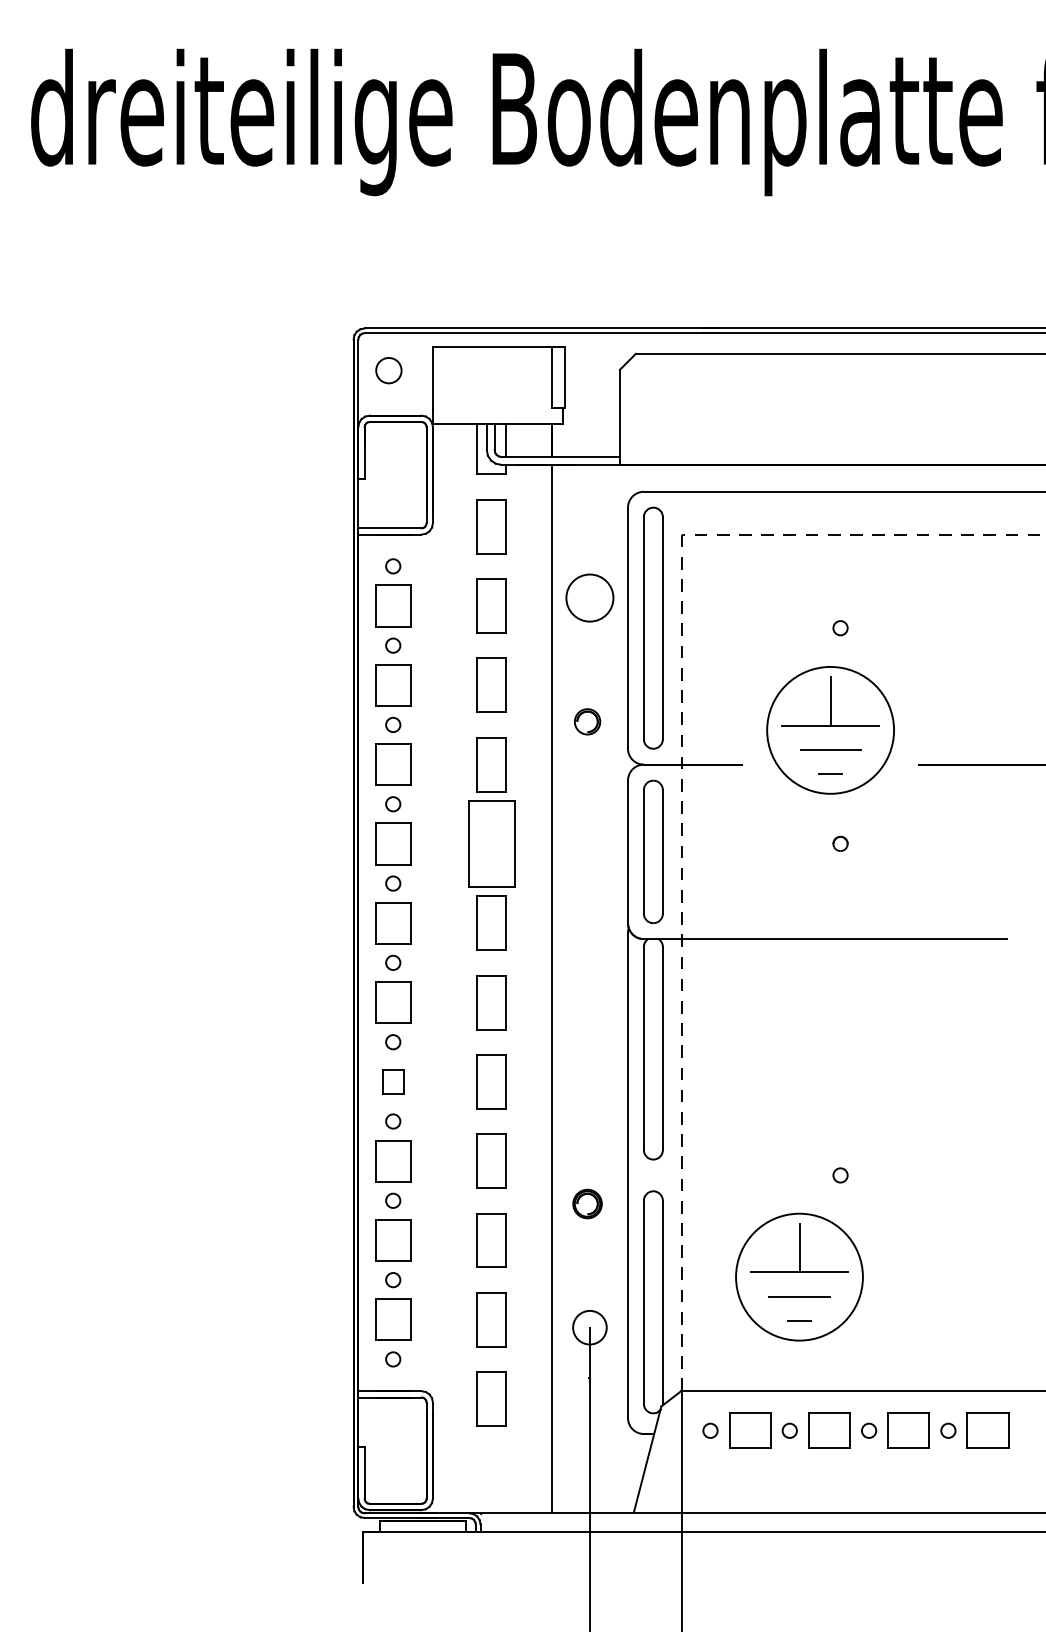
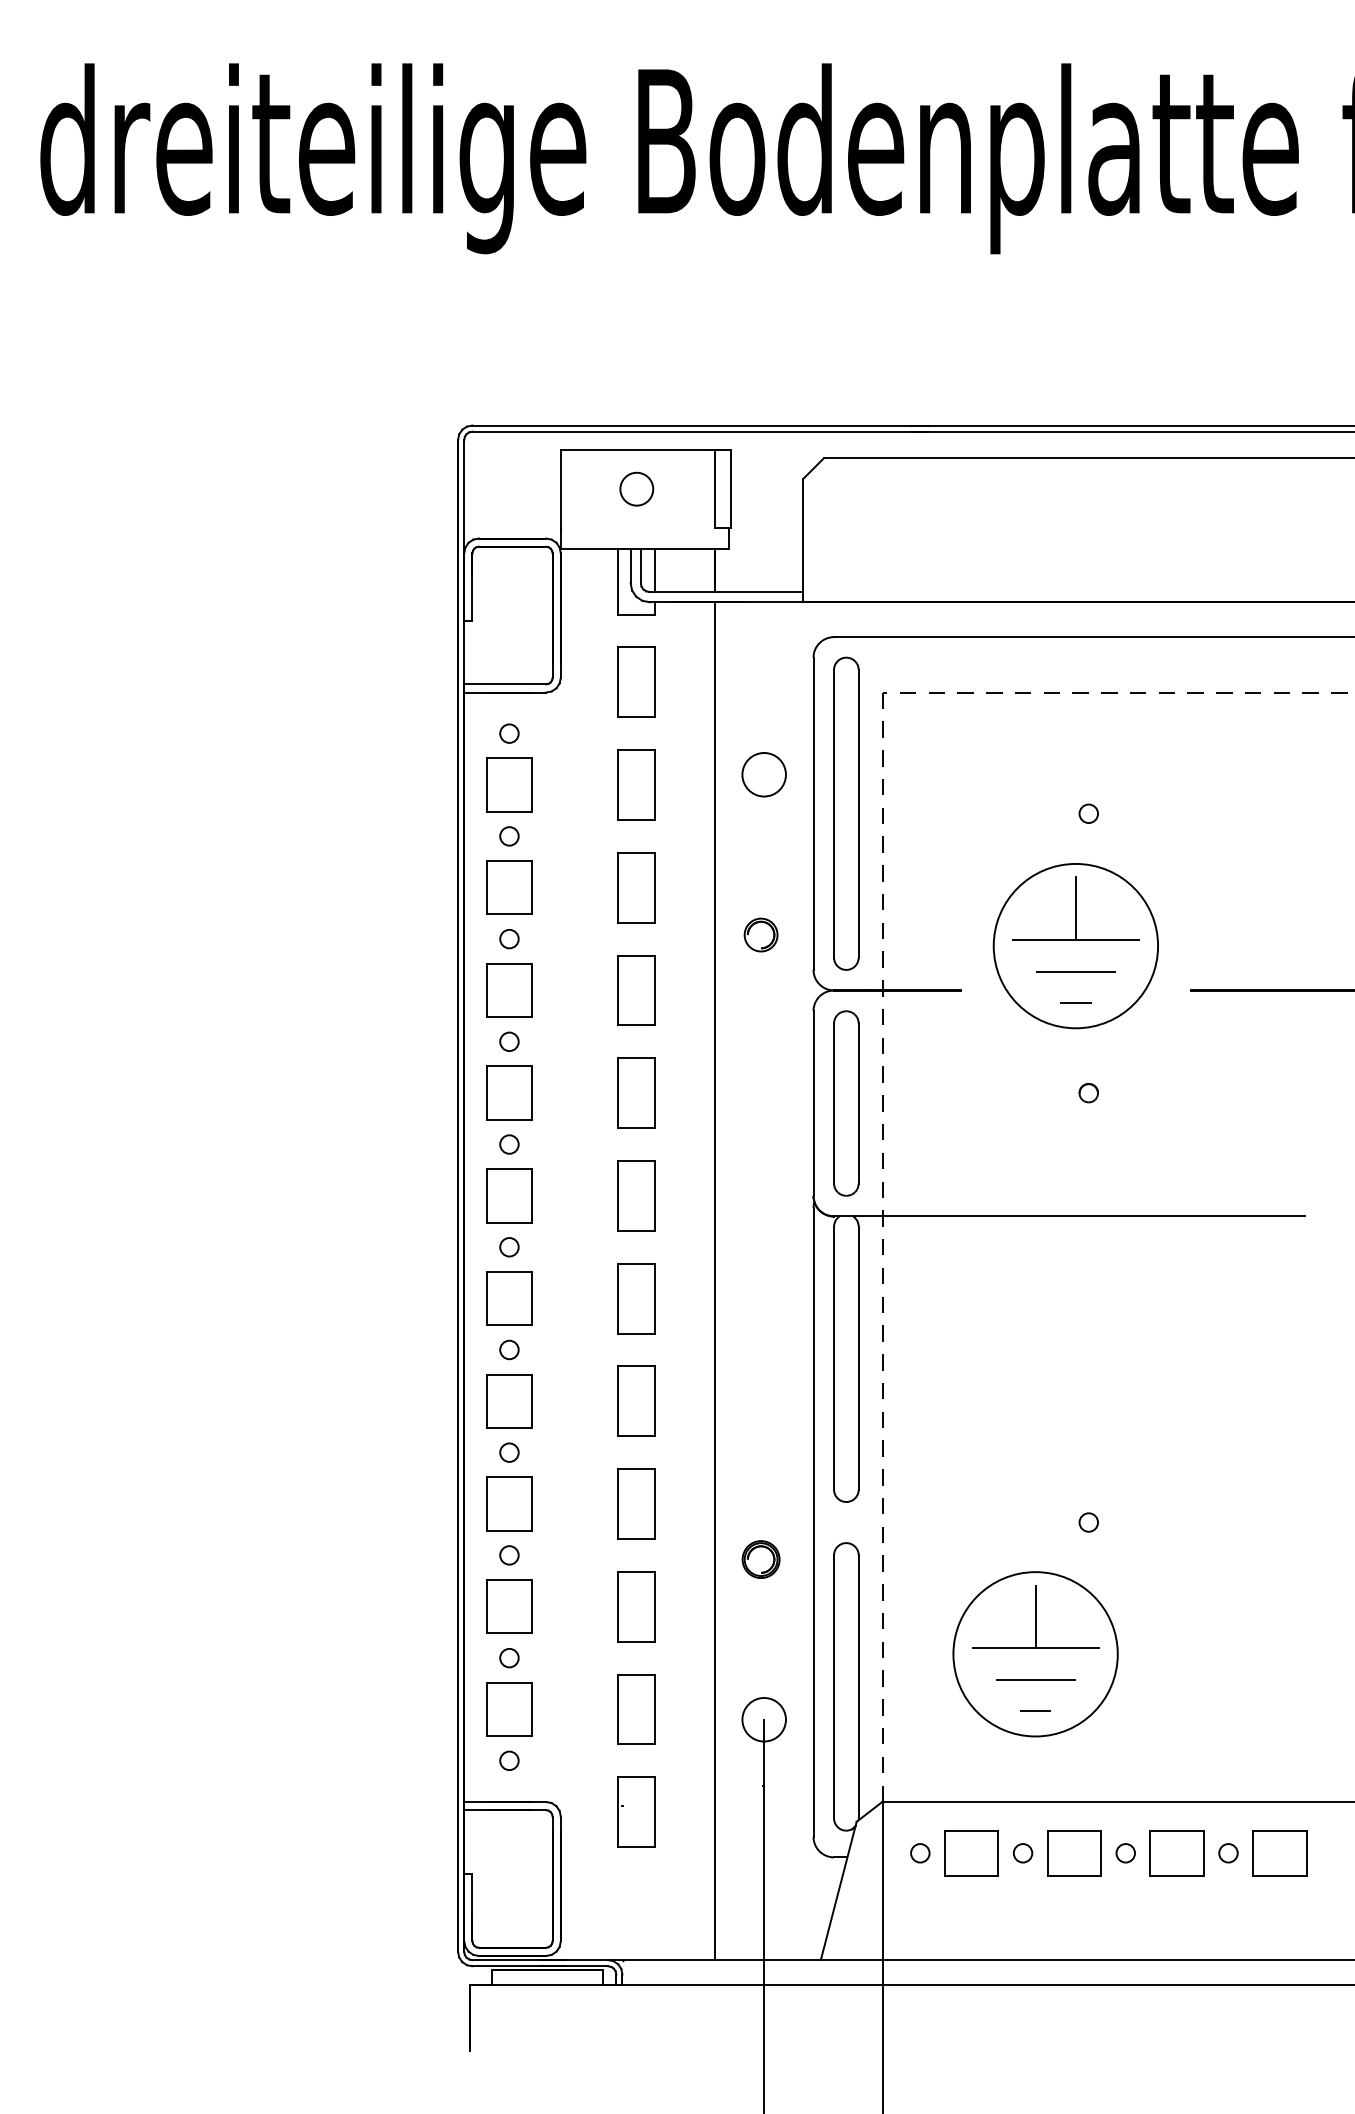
circle: (388, 370) -> (636, 488), moved
circle: (589, 597) -> (763, 774), size x0.71
part: (491, 843) -> (636, 1092), size x0.62
part: (393, 1081) -> (509, 1401), size x1.67

